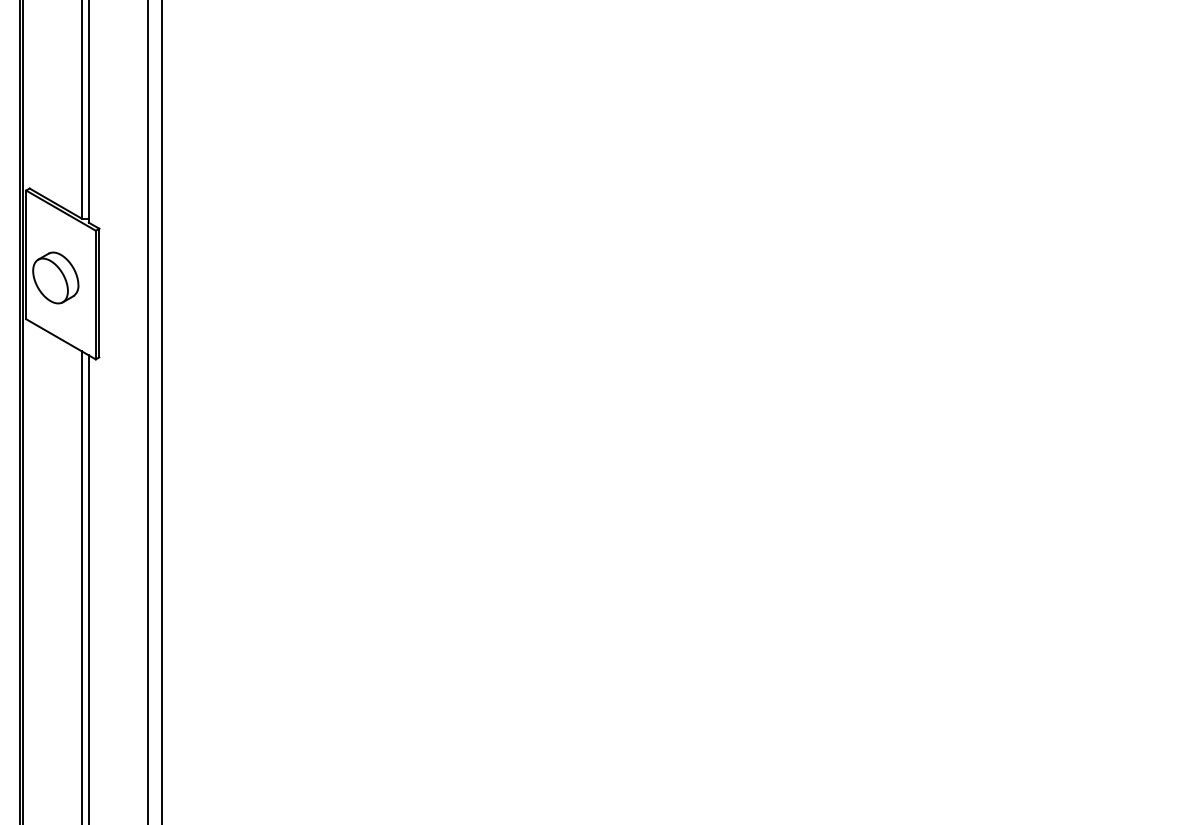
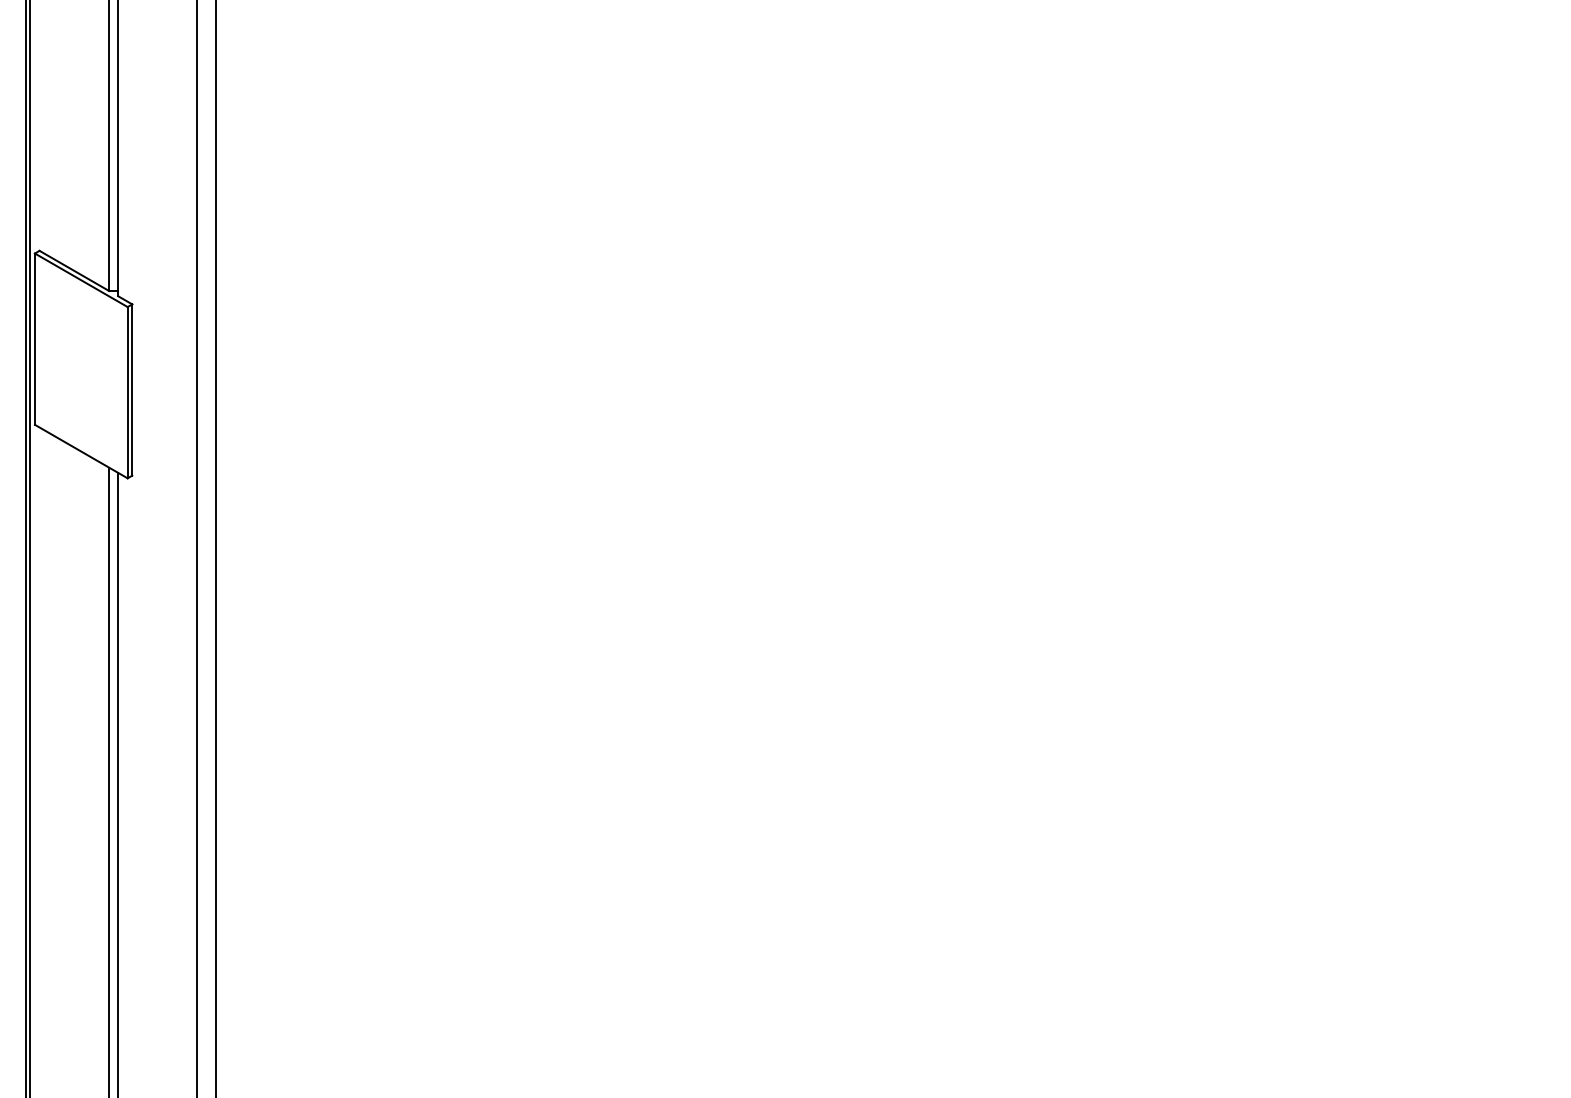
part: (55, 277) -> (74, 369), removed

